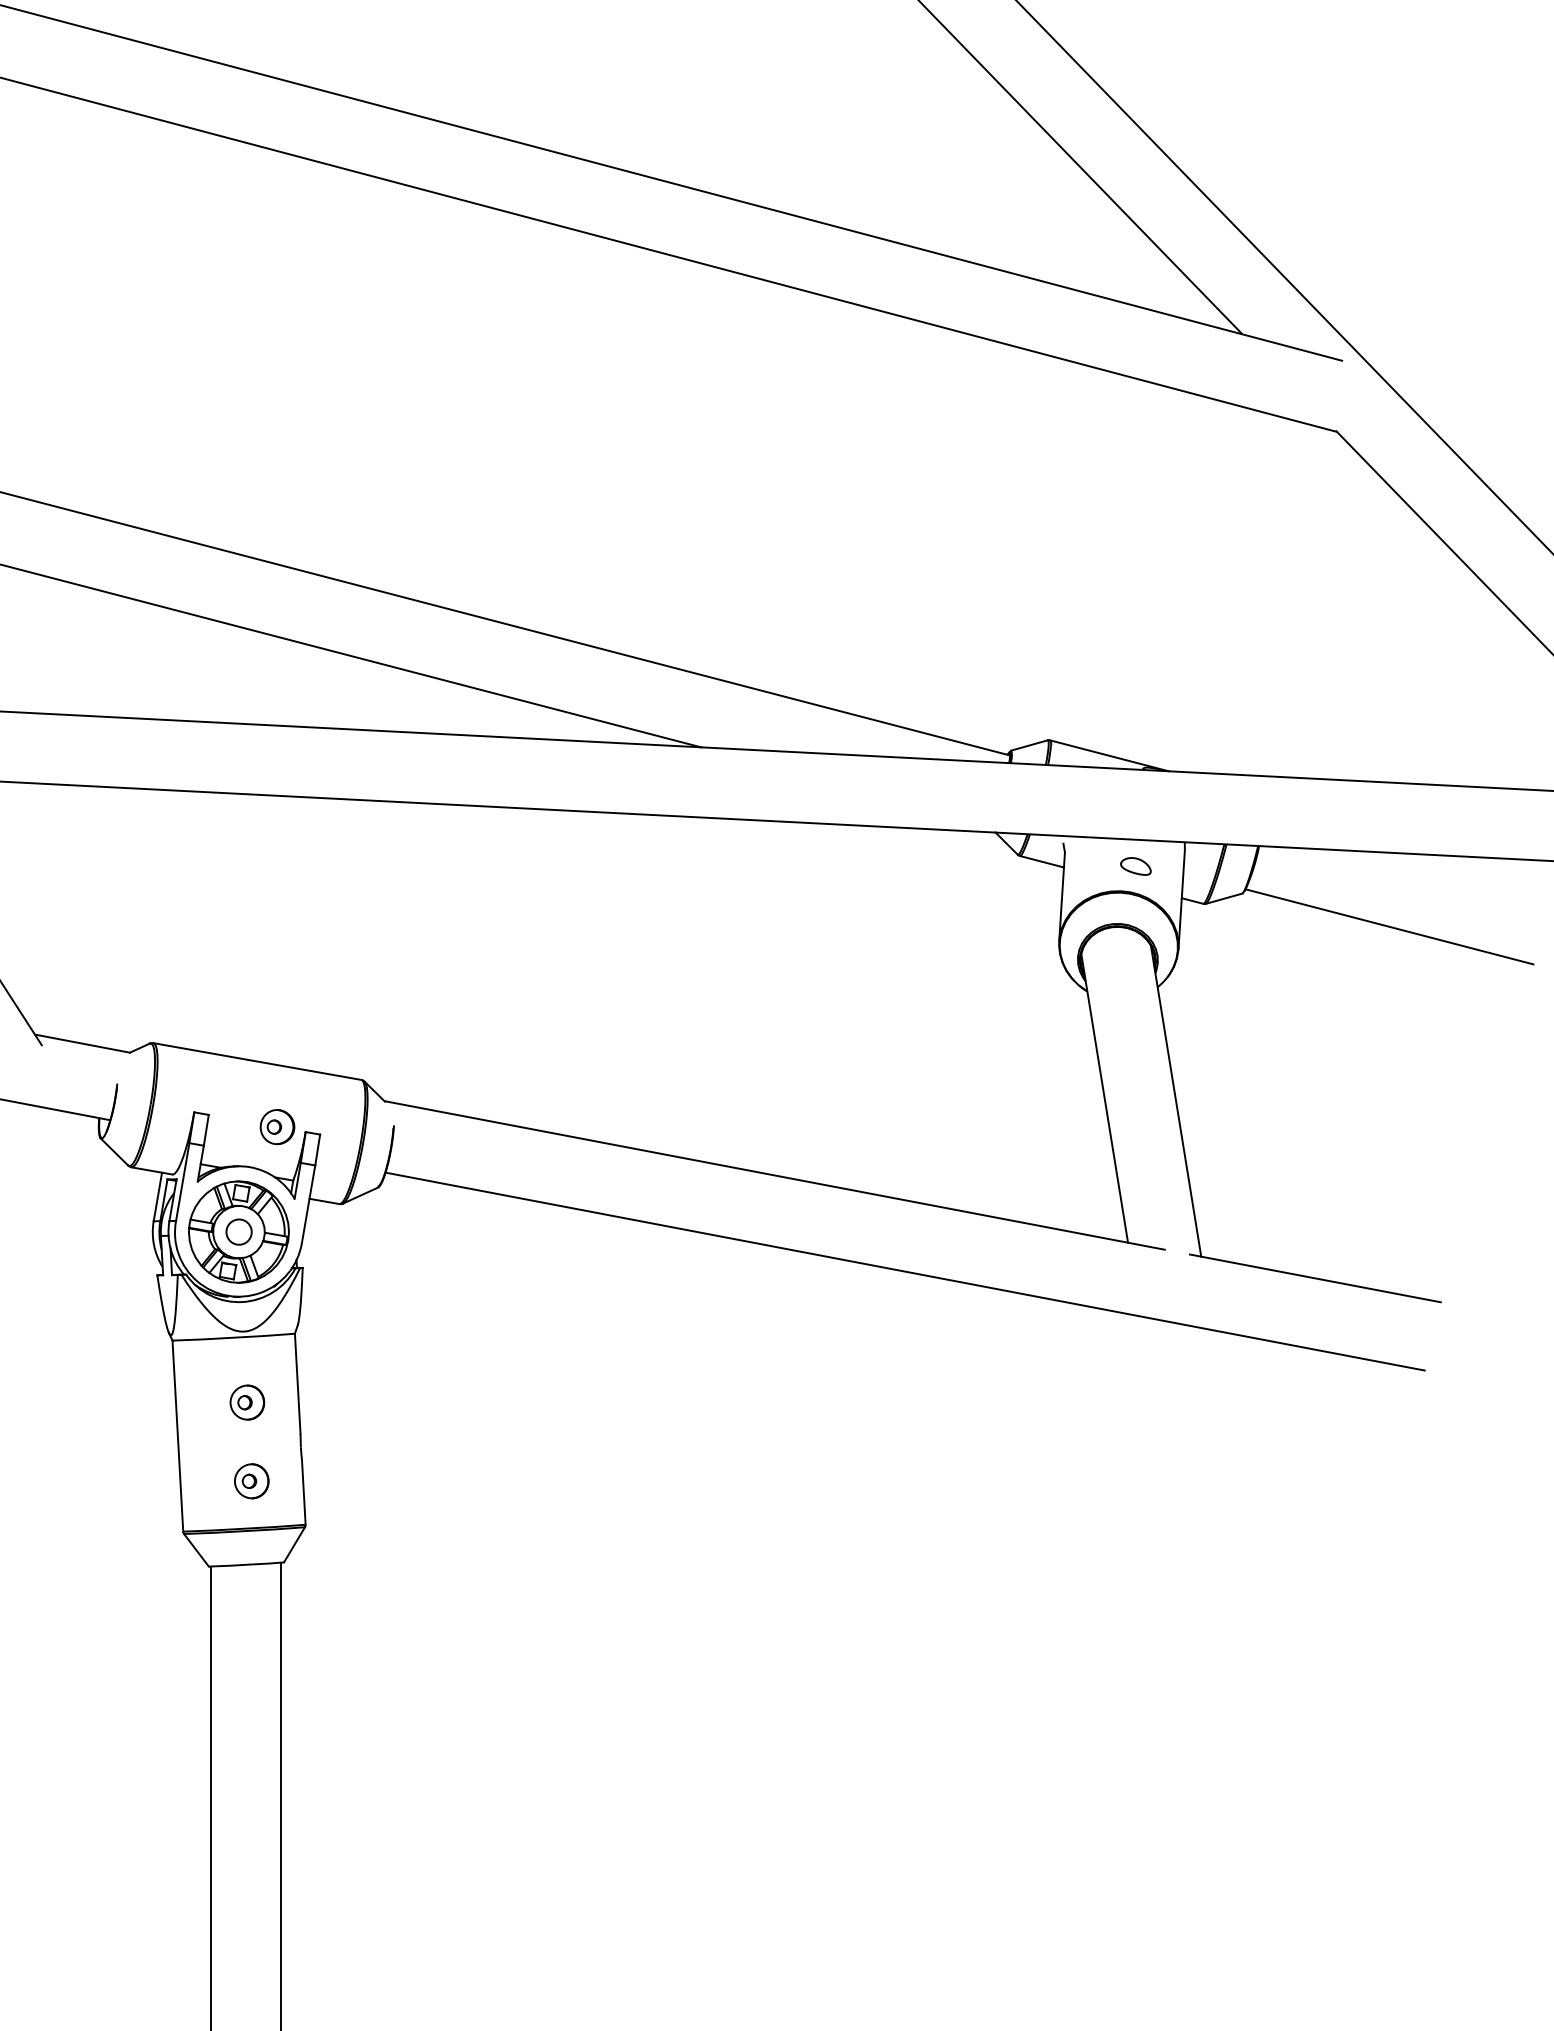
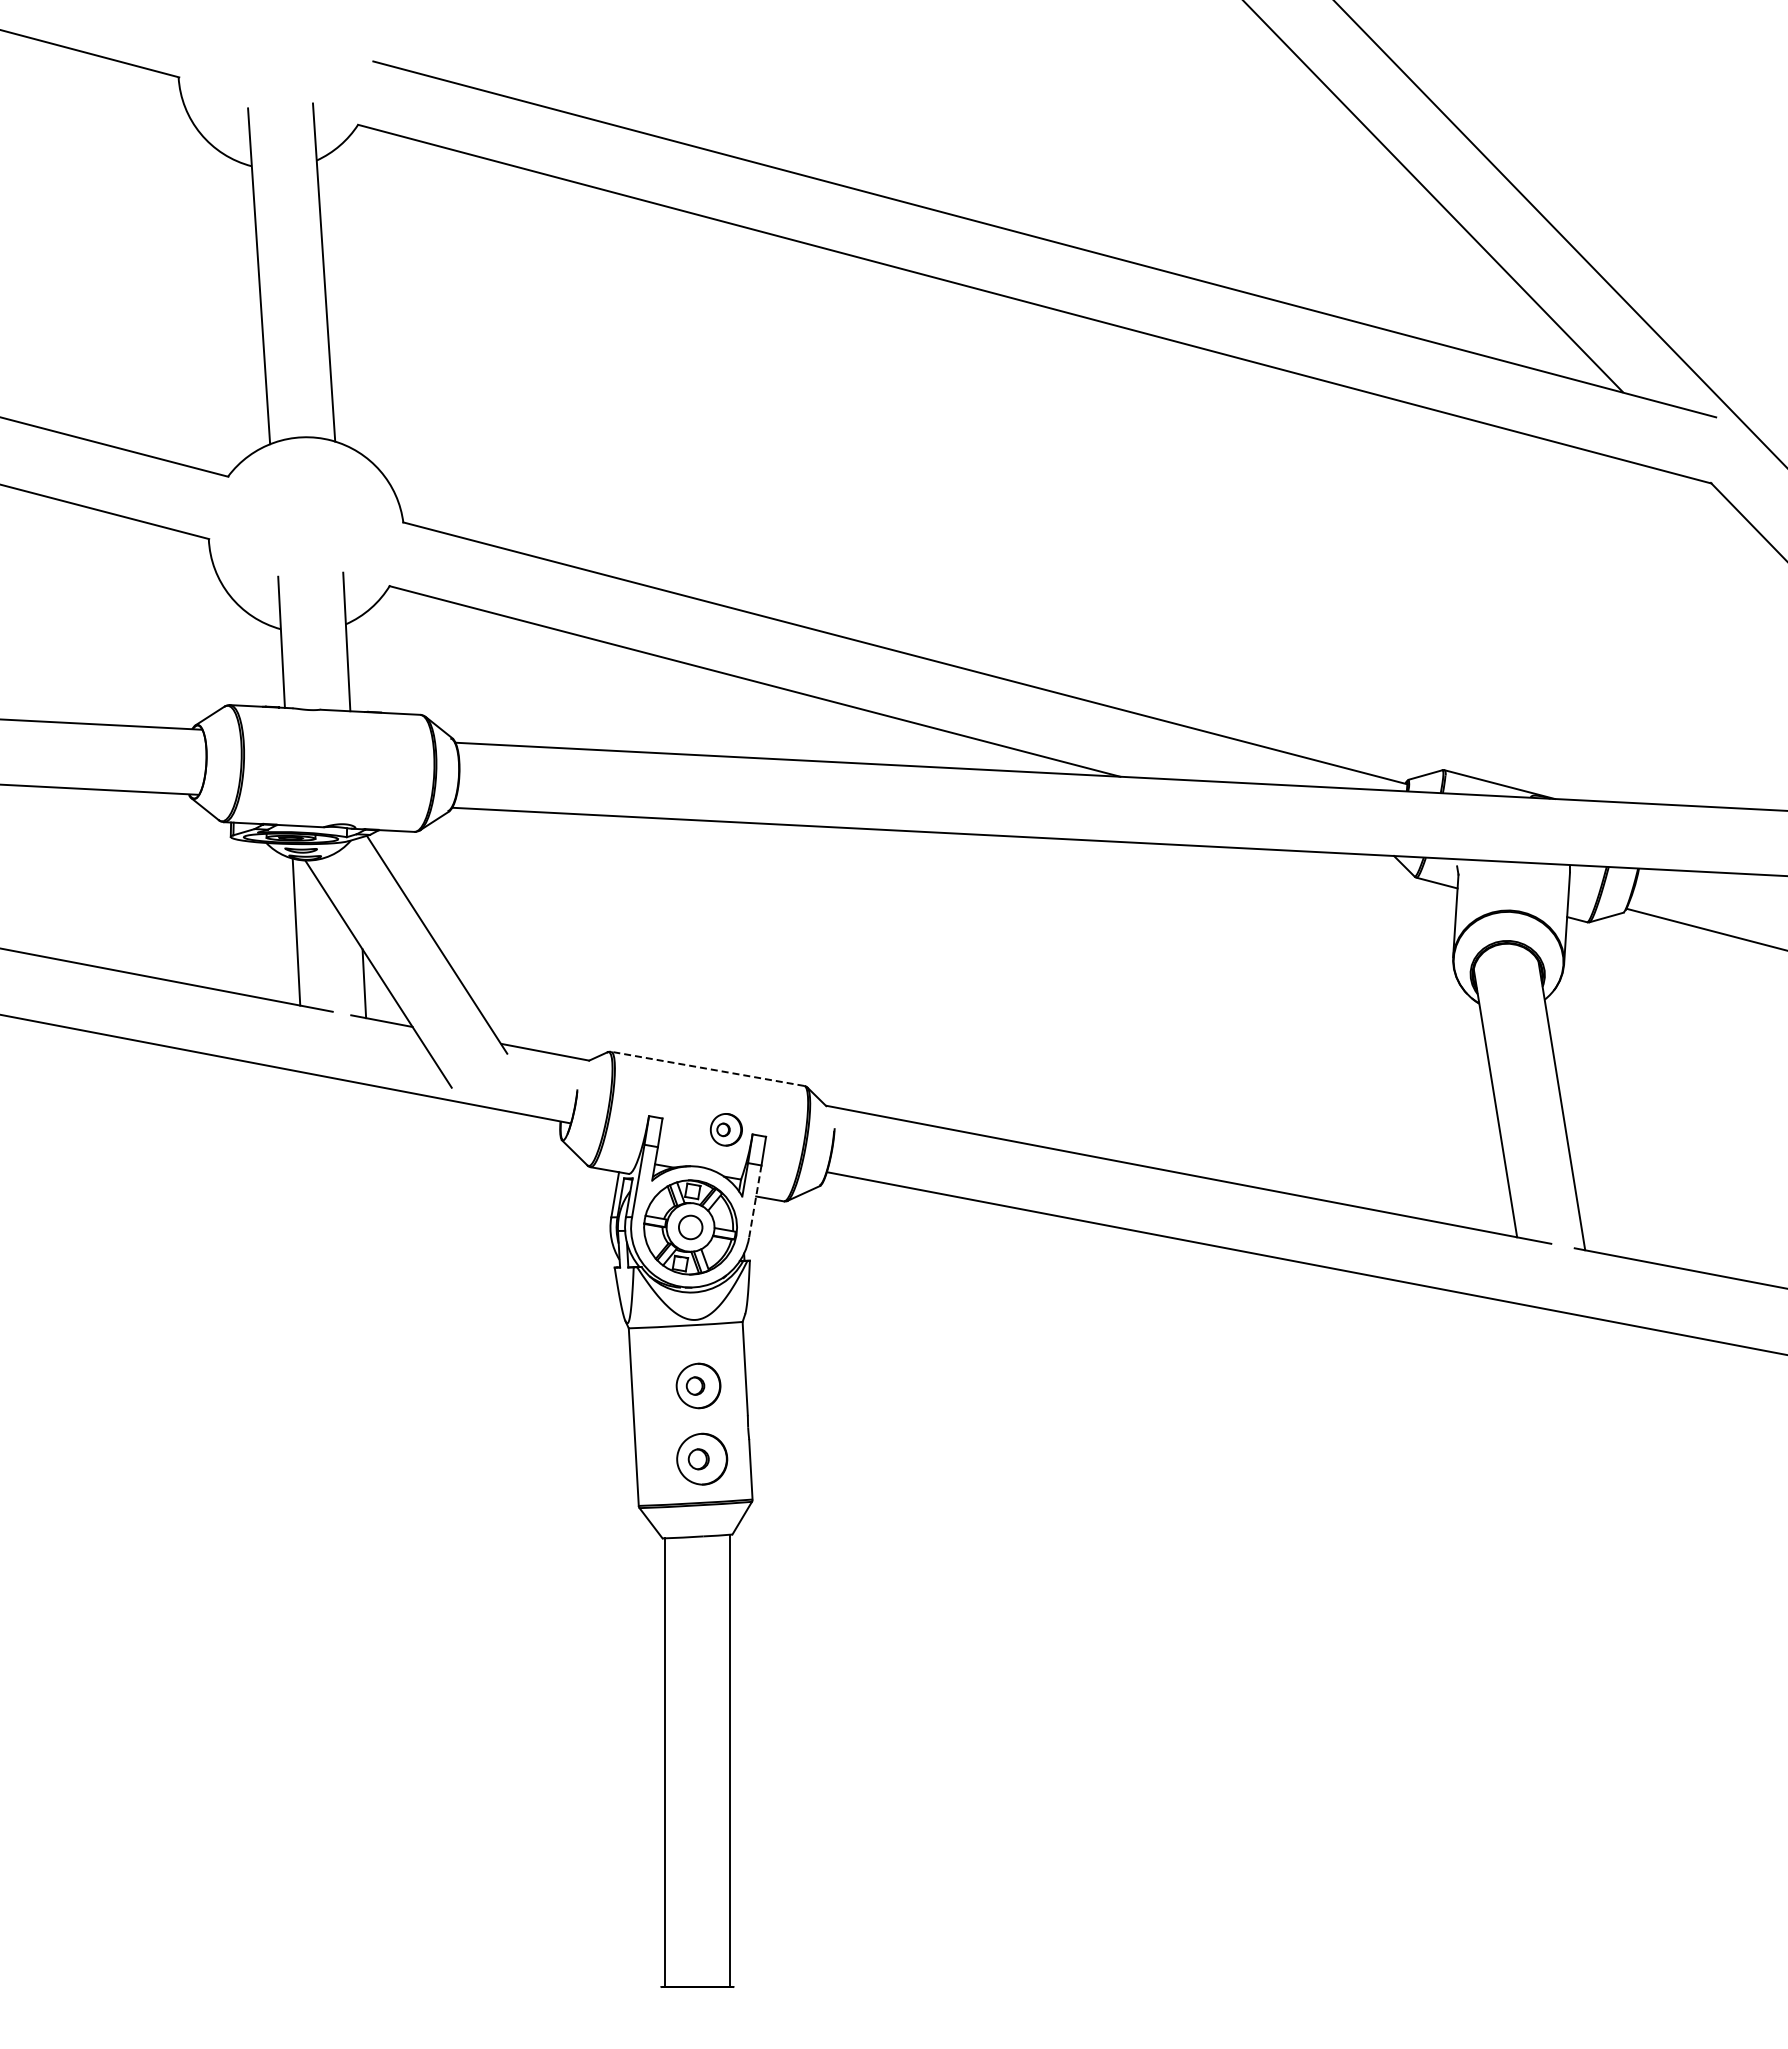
part: (1135, 866) -> (1524, 887), removed
line: (257, 1061) -> (707, 1068), solid -> dashed
line: (308, 1204) -> (755, 1201), solid -> dashed
part: (246, 1402) -> (697, 1385), size x1.4
part: (251, 1480) -> (702, 1458), size x1.6

